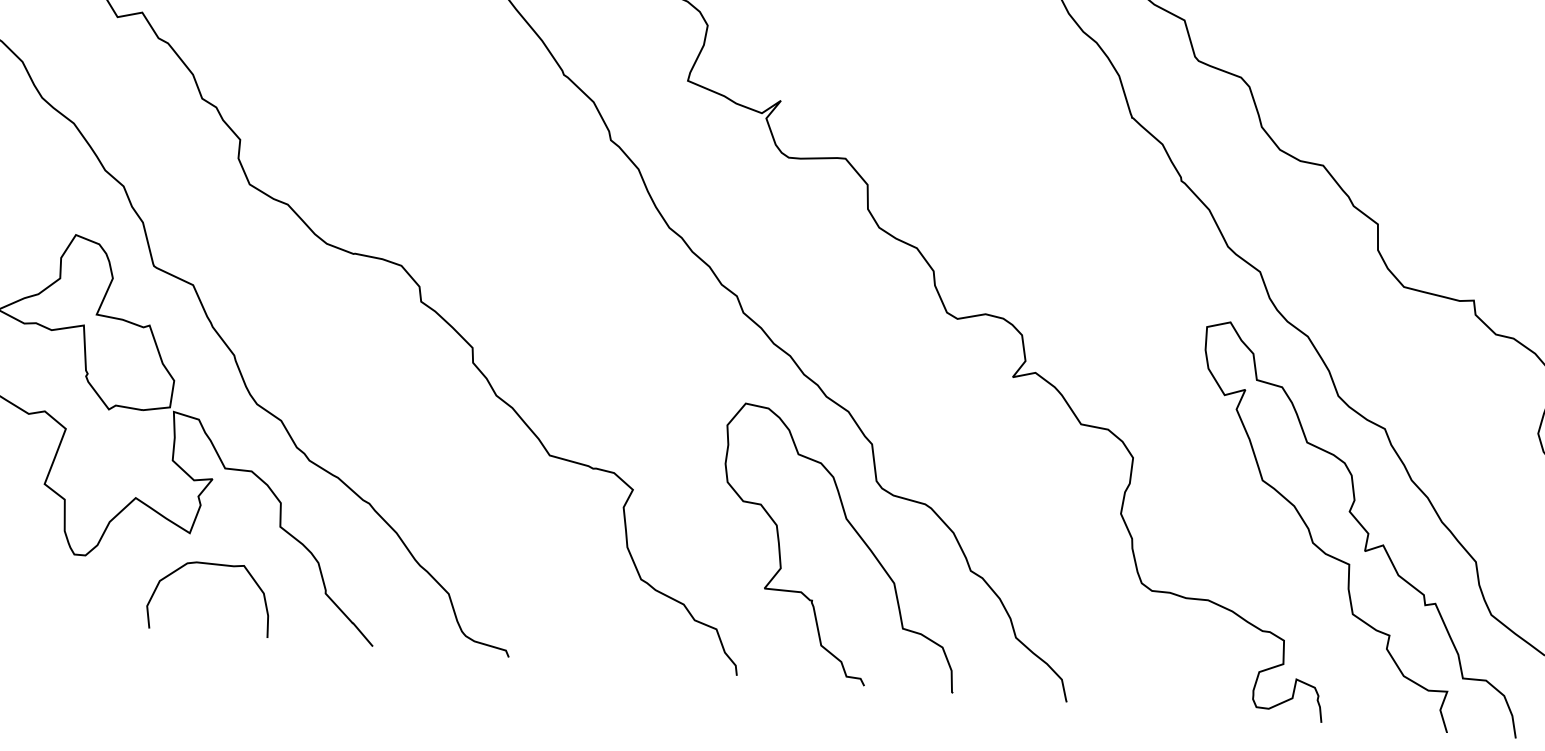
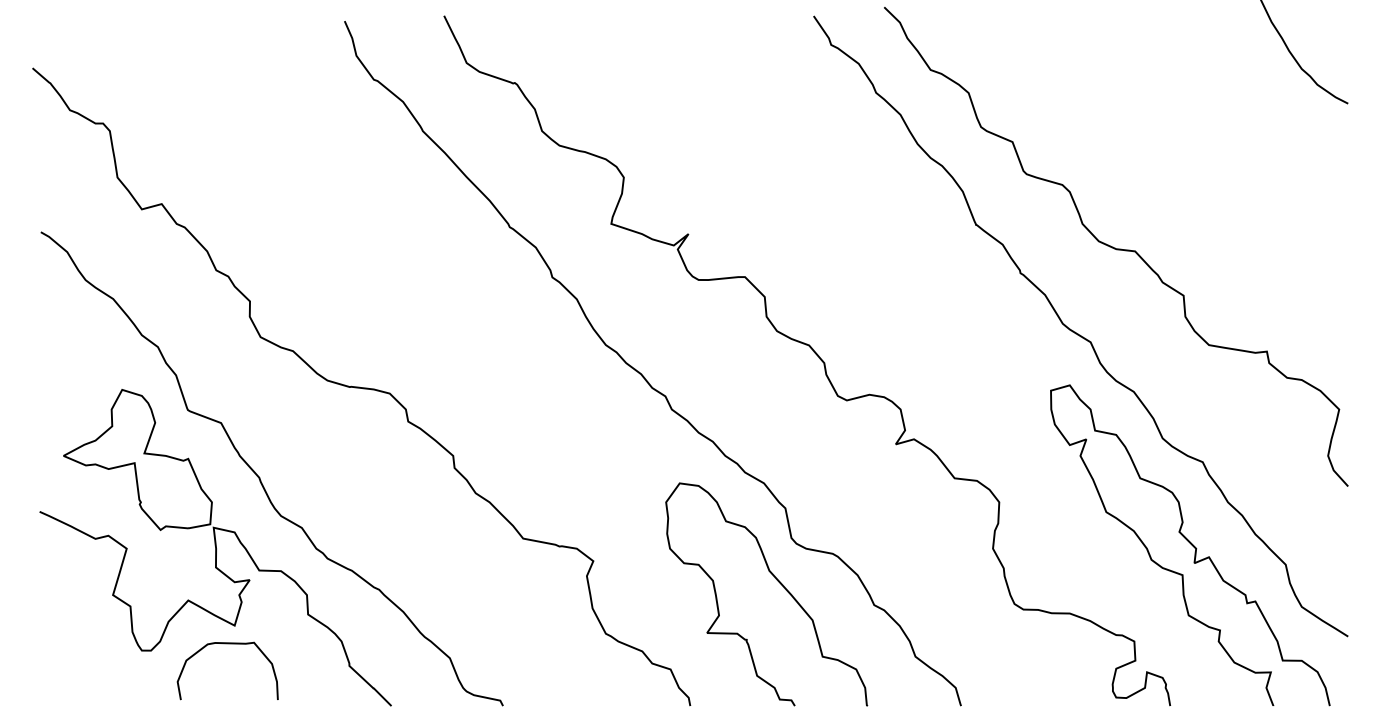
curve: (211, 565) -> (227, 644), moved

